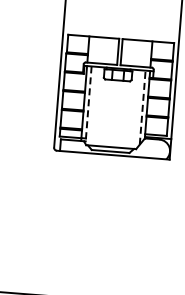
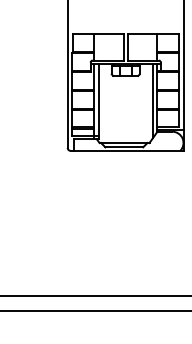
line: (88, 103) -> (98, 101), dashed -> solid
line: (142, 106) -> (152, 100), dashed -> solid

